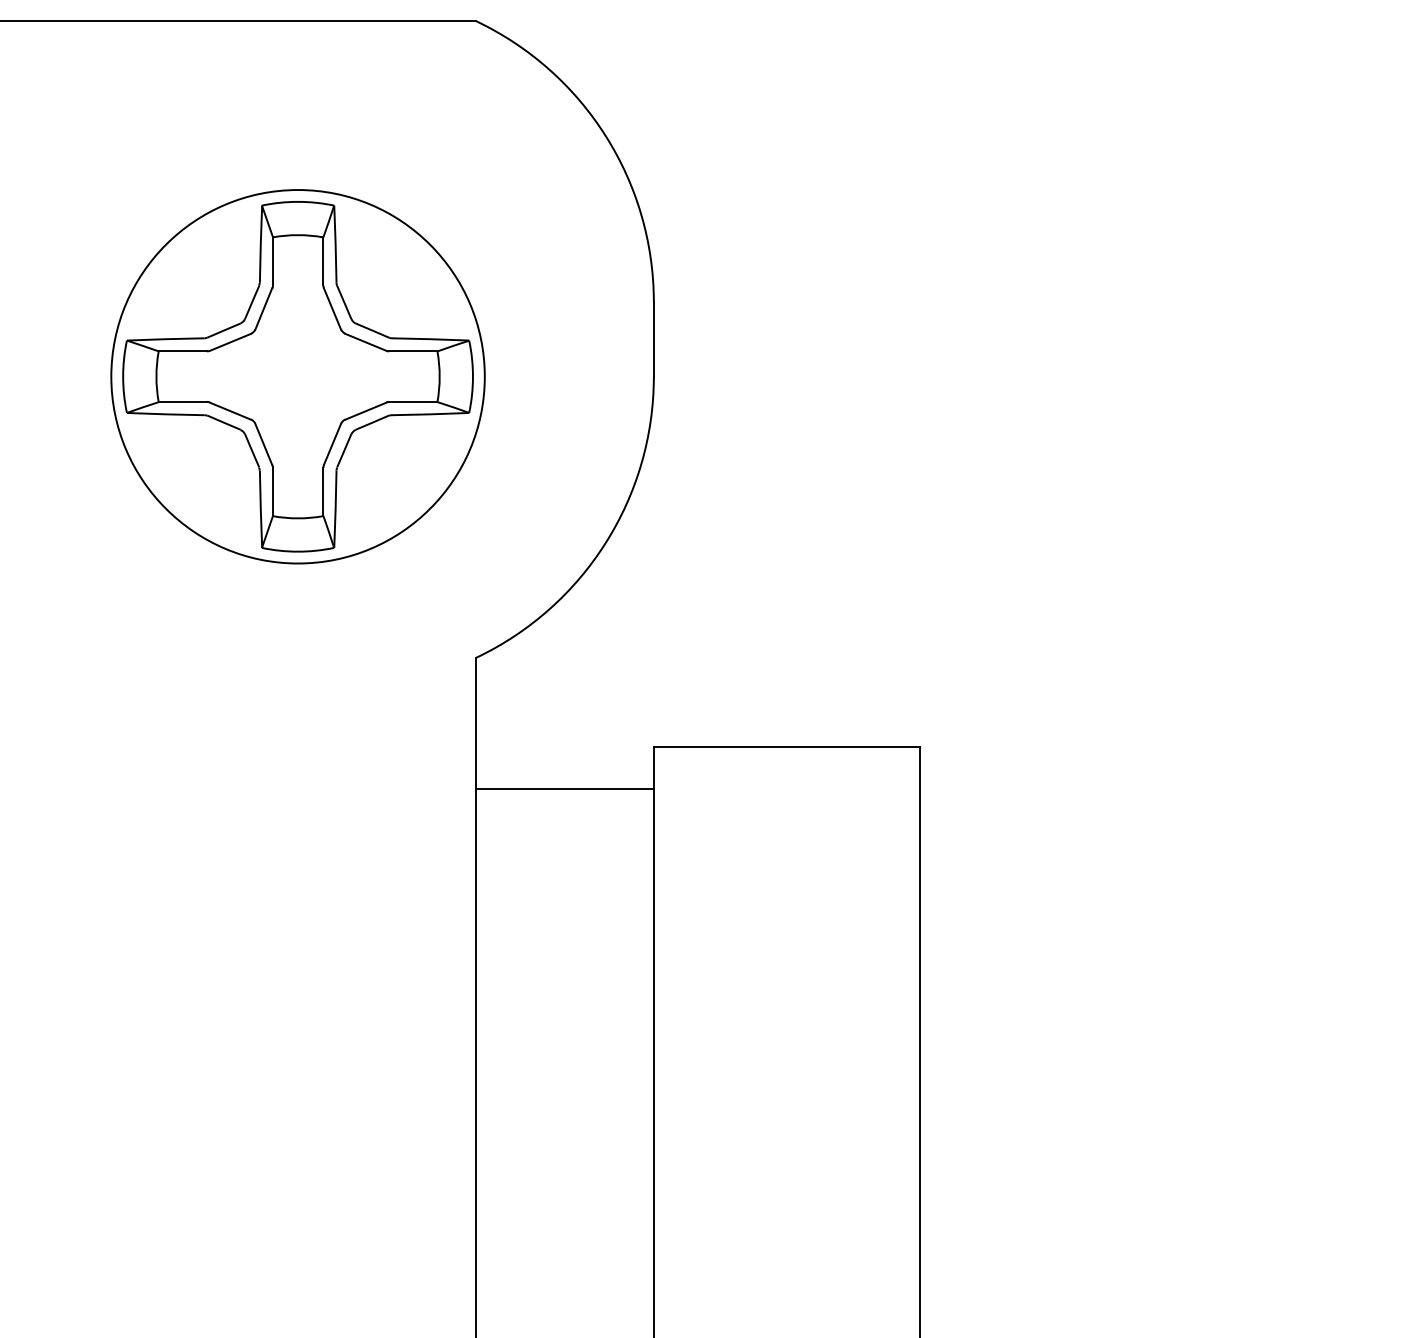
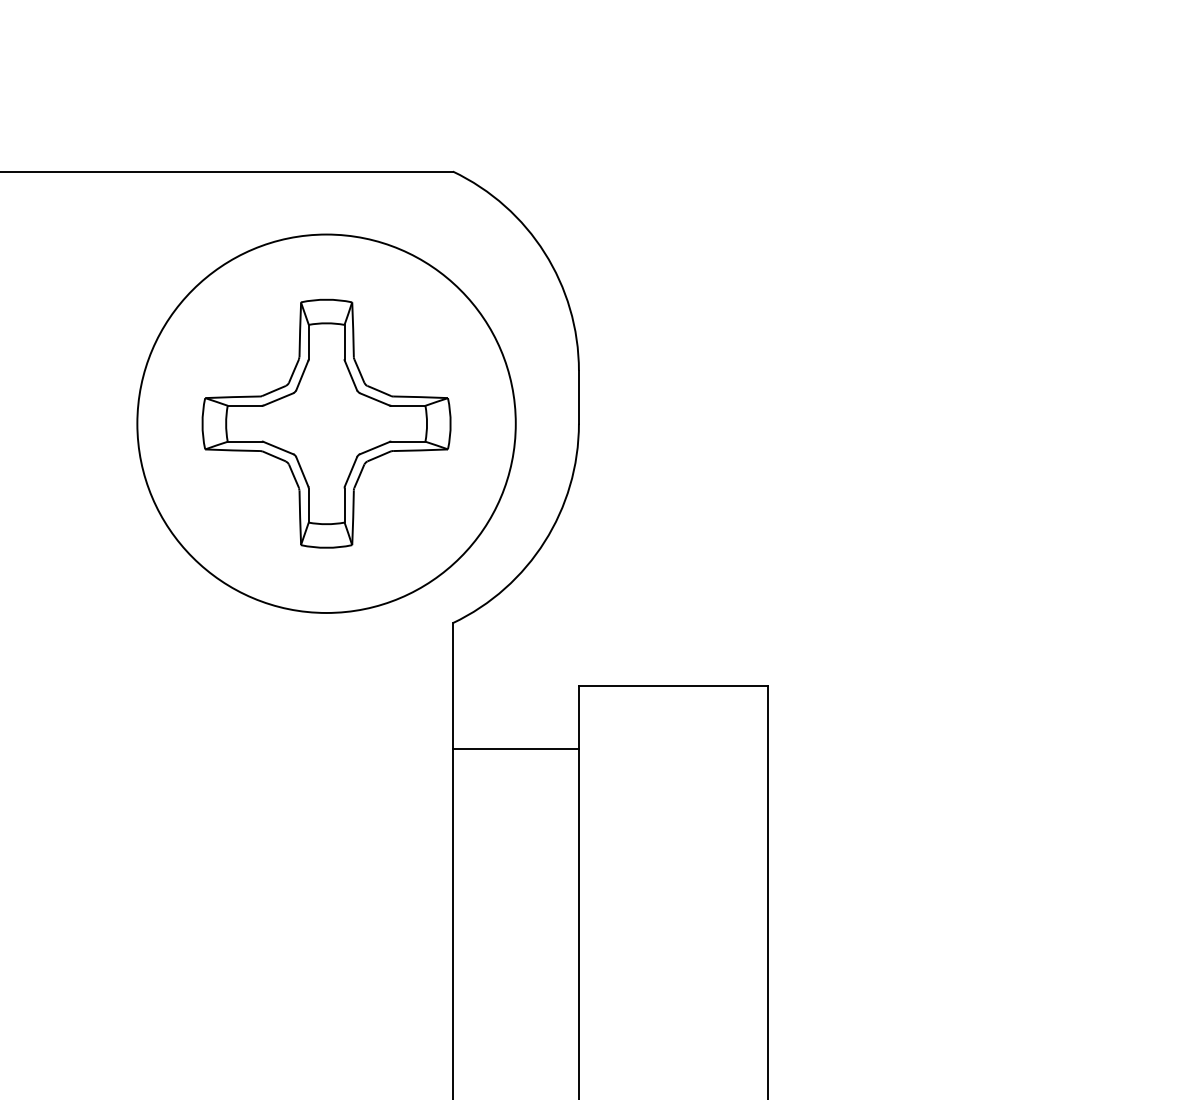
circle: (297, 376) -> (326, 423), size x1.43
line: (564, 789) -> (515, 749), moved

